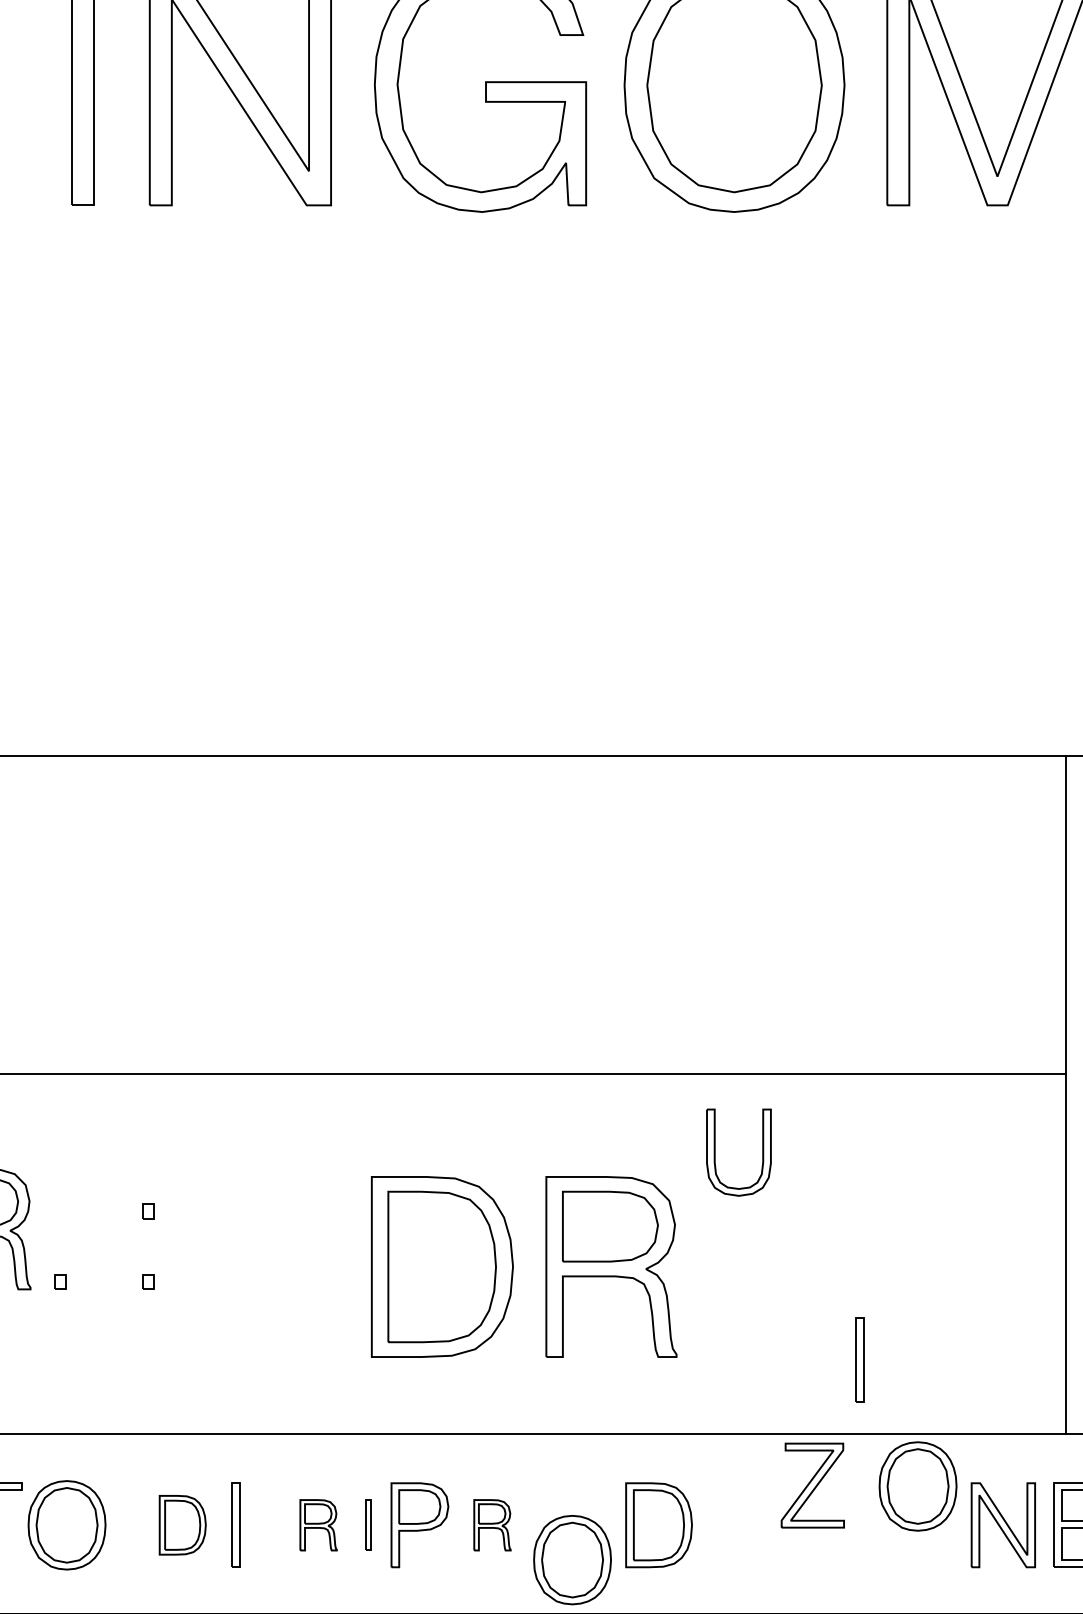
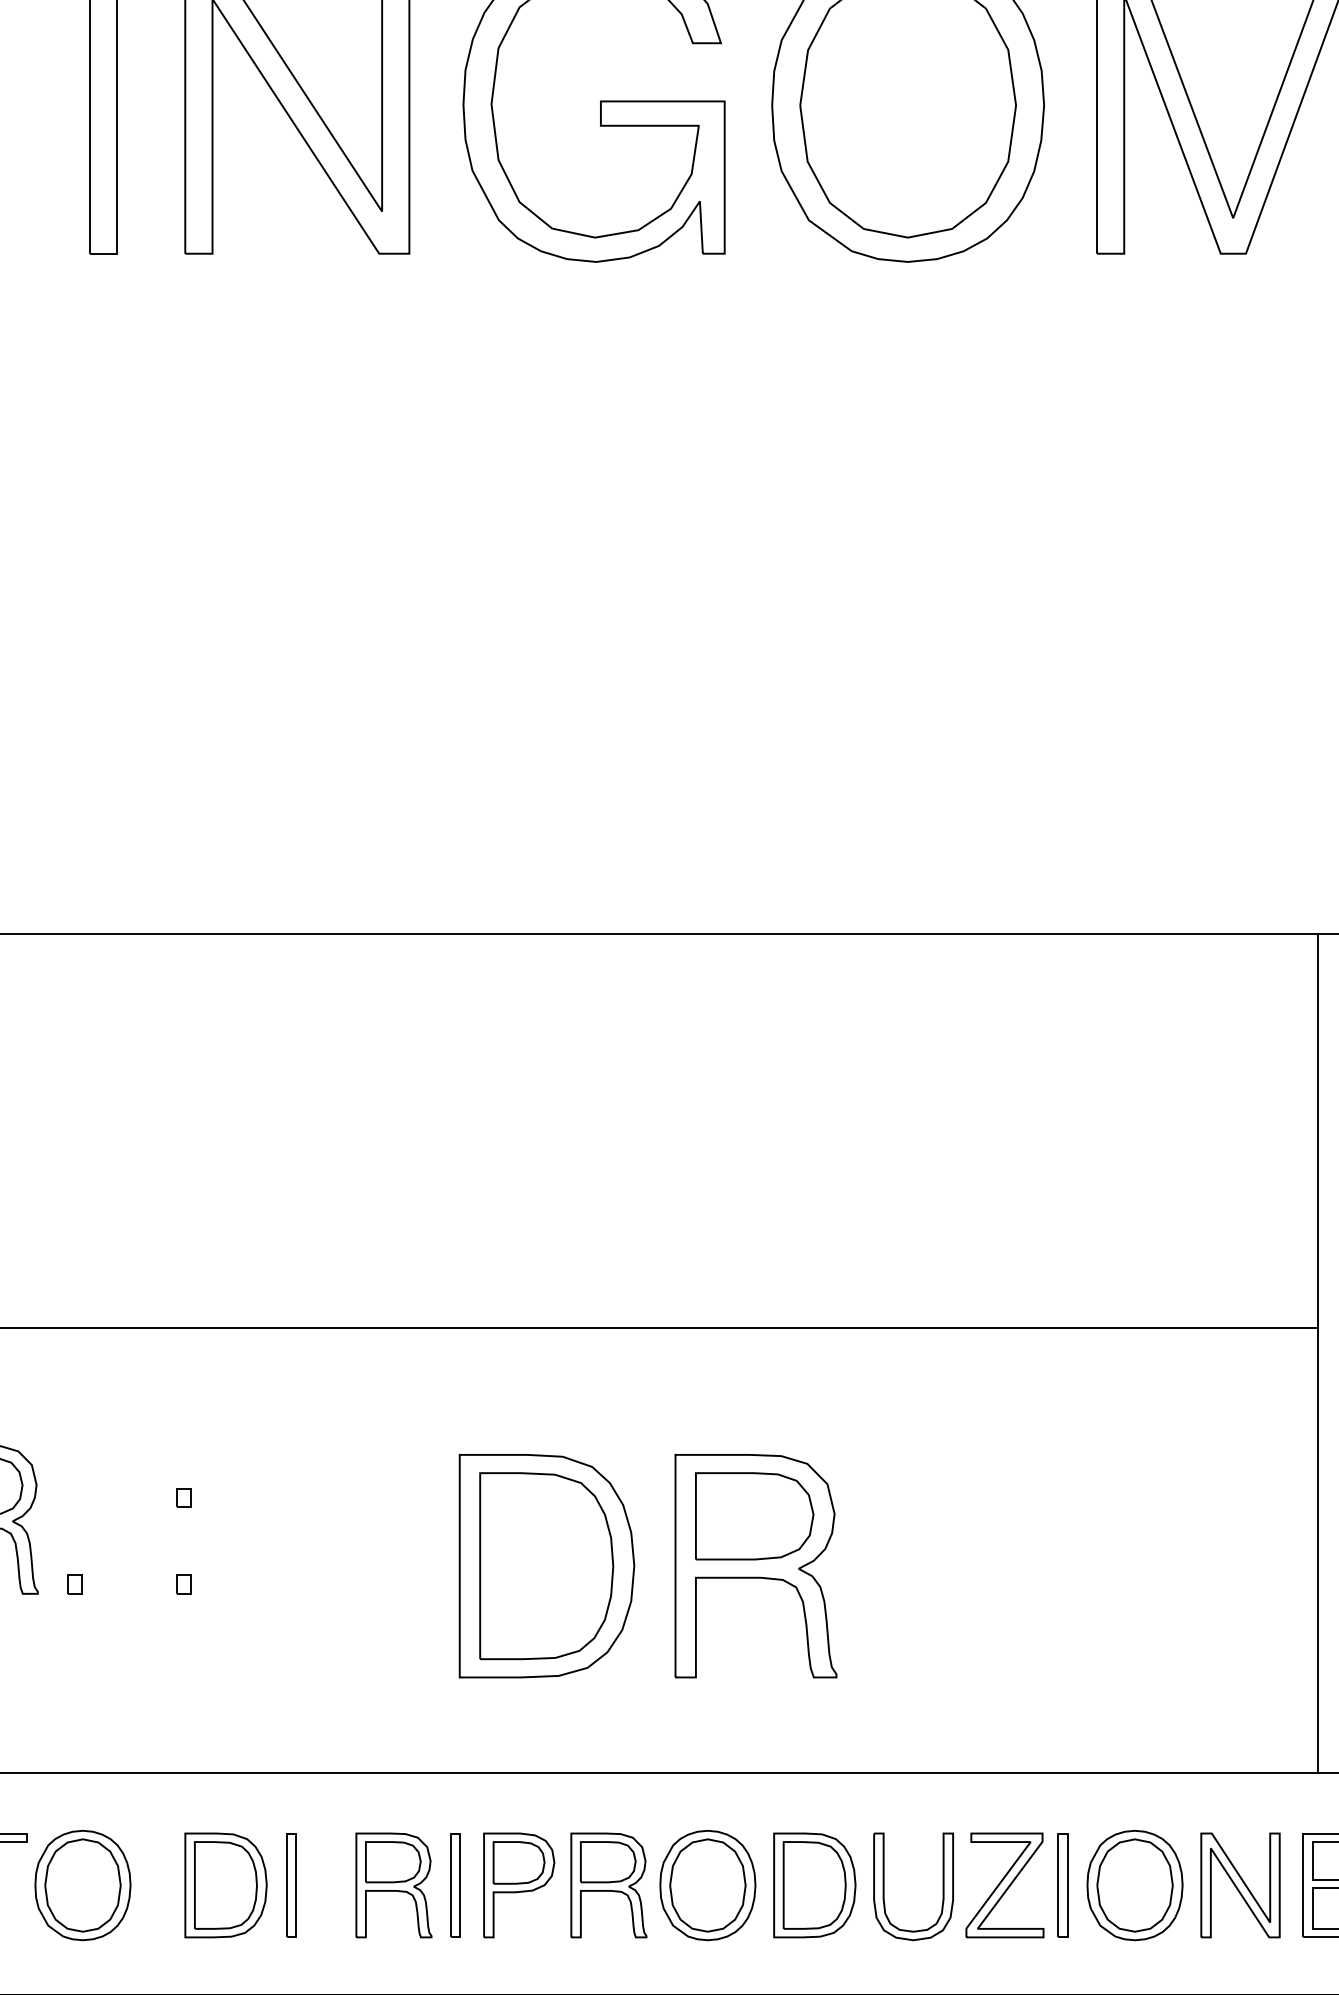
part: (715, 1152) -> (884, 1886), moved
part: (859, 1360) -> (1062, 1885), moved
part: (812, 1485) -> (1004, 1885), moved
part: (917, 1486) -> (1134, 1885), moved
part: (182, 1525) -> (225, 1885), size x1.43
part: (318, 1525) -> (393, 1885), size x1.67
part: (368, 1525) -> (455, 1885), size x1.67
part: (492, 1525) -> (608, 1885), size x1.67
part: (572, 1560) -> (707, 1885), moved

